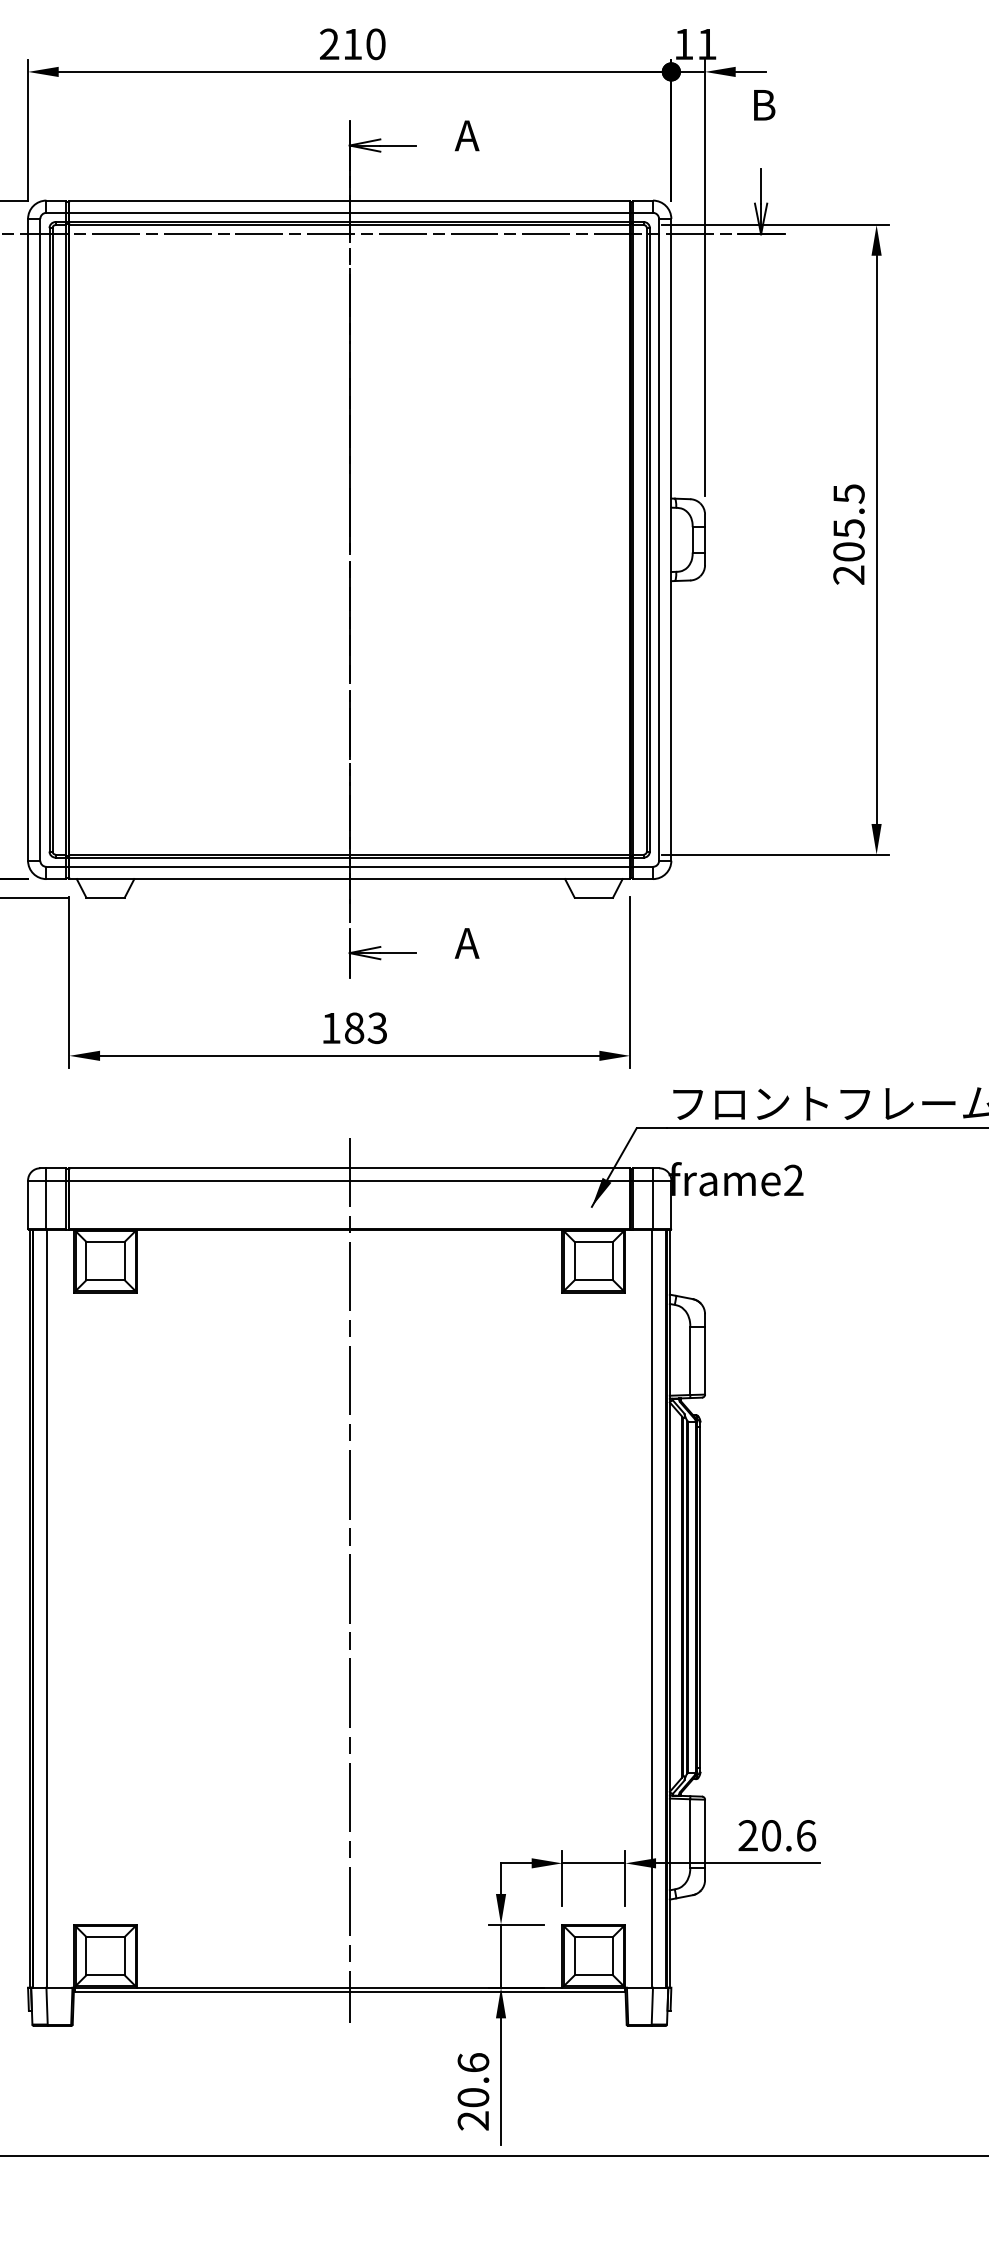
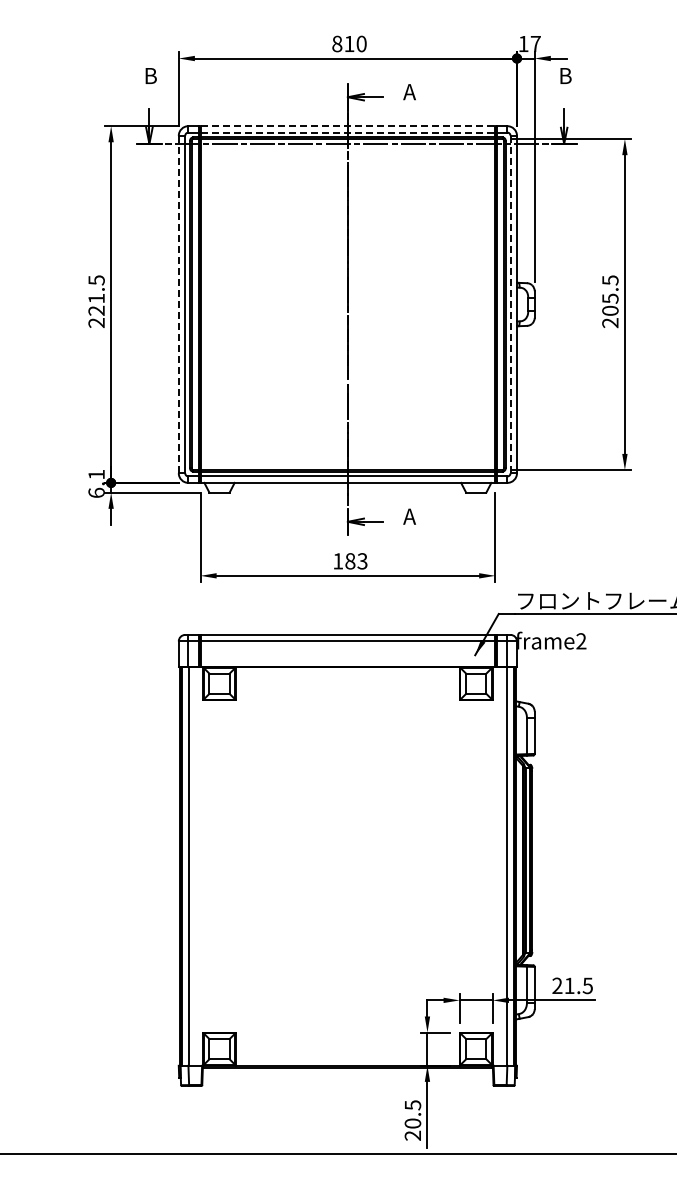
text: (329, 43) -> (337, 43), 210 -> 810
text: (706, 43) -> (535, 43), 11 -> 17
line: (350, 201) -> (348, 126), solid -> dashed
line: (350, 212) -> (348, 132), solid -> dashed
line: (27, 539) -> (178, 304), solid -> dashed
line: (658, 539) -> (510, 304), solid -> dashed
line: (348, 1580) -> (347, 851), removed
text: (788, 1835) -> (578, 985), 20.6 -> 21.5
text: (472, 2063) -> (412, 1105), 20.6 -> 20.5

